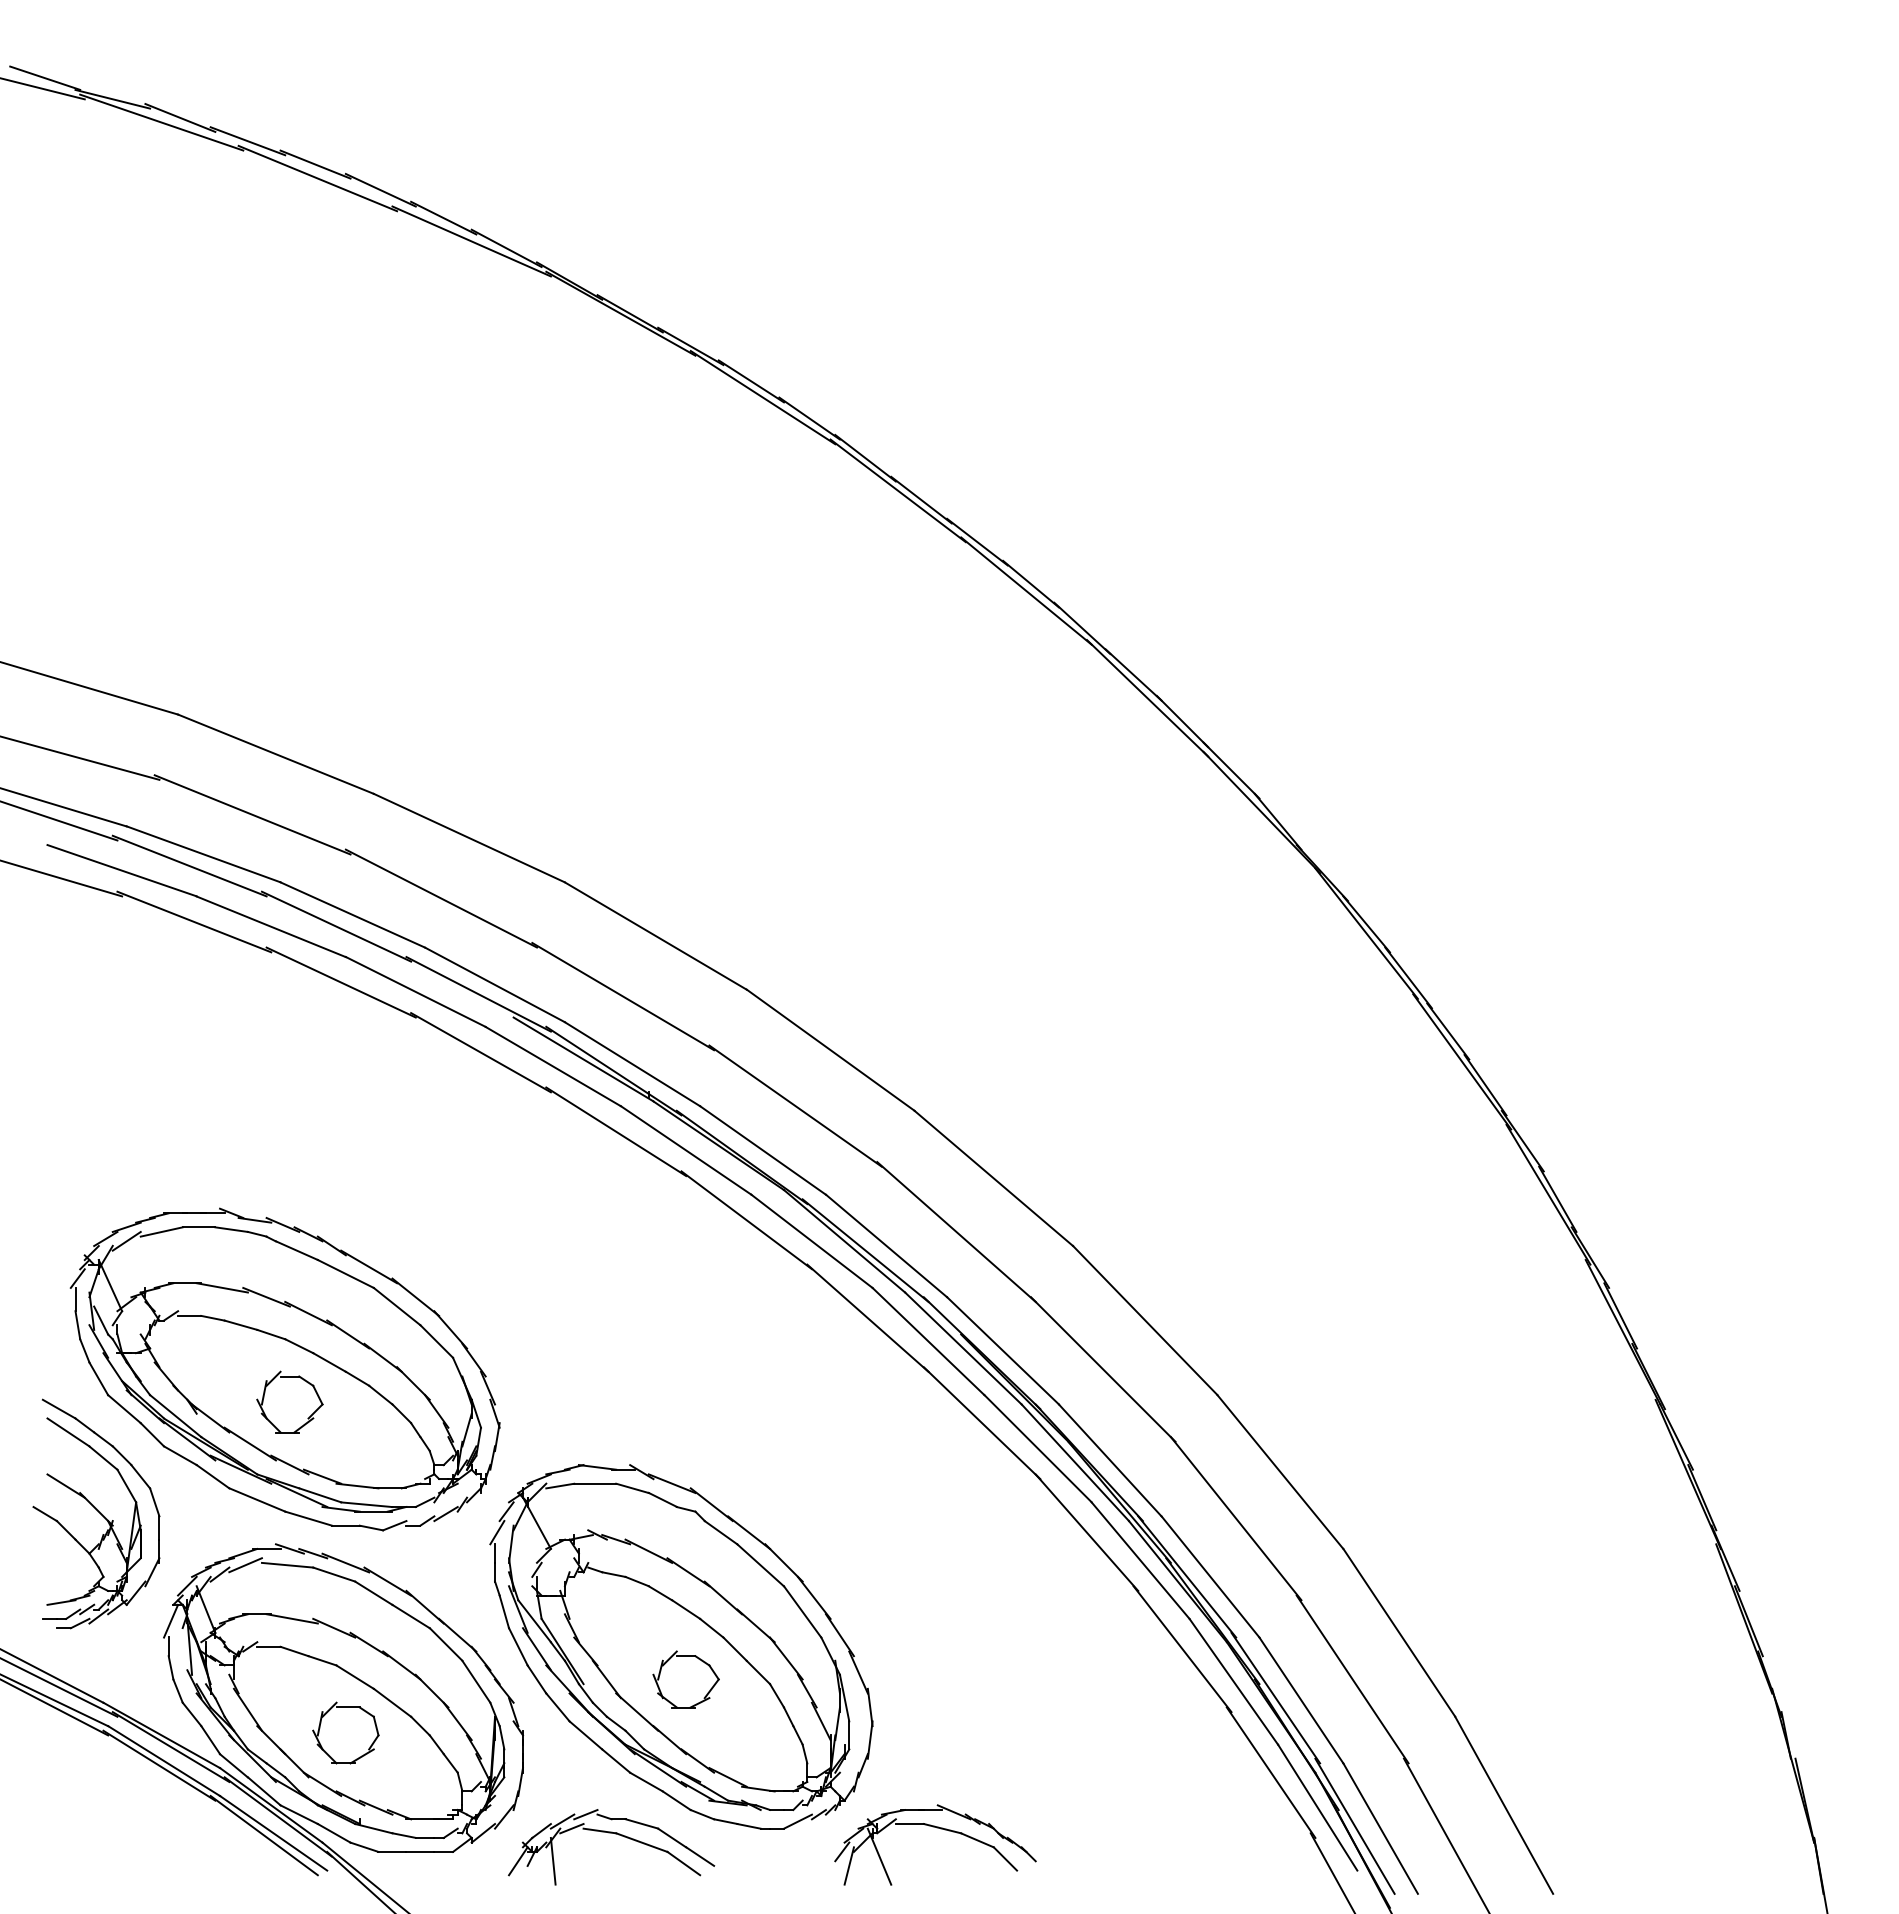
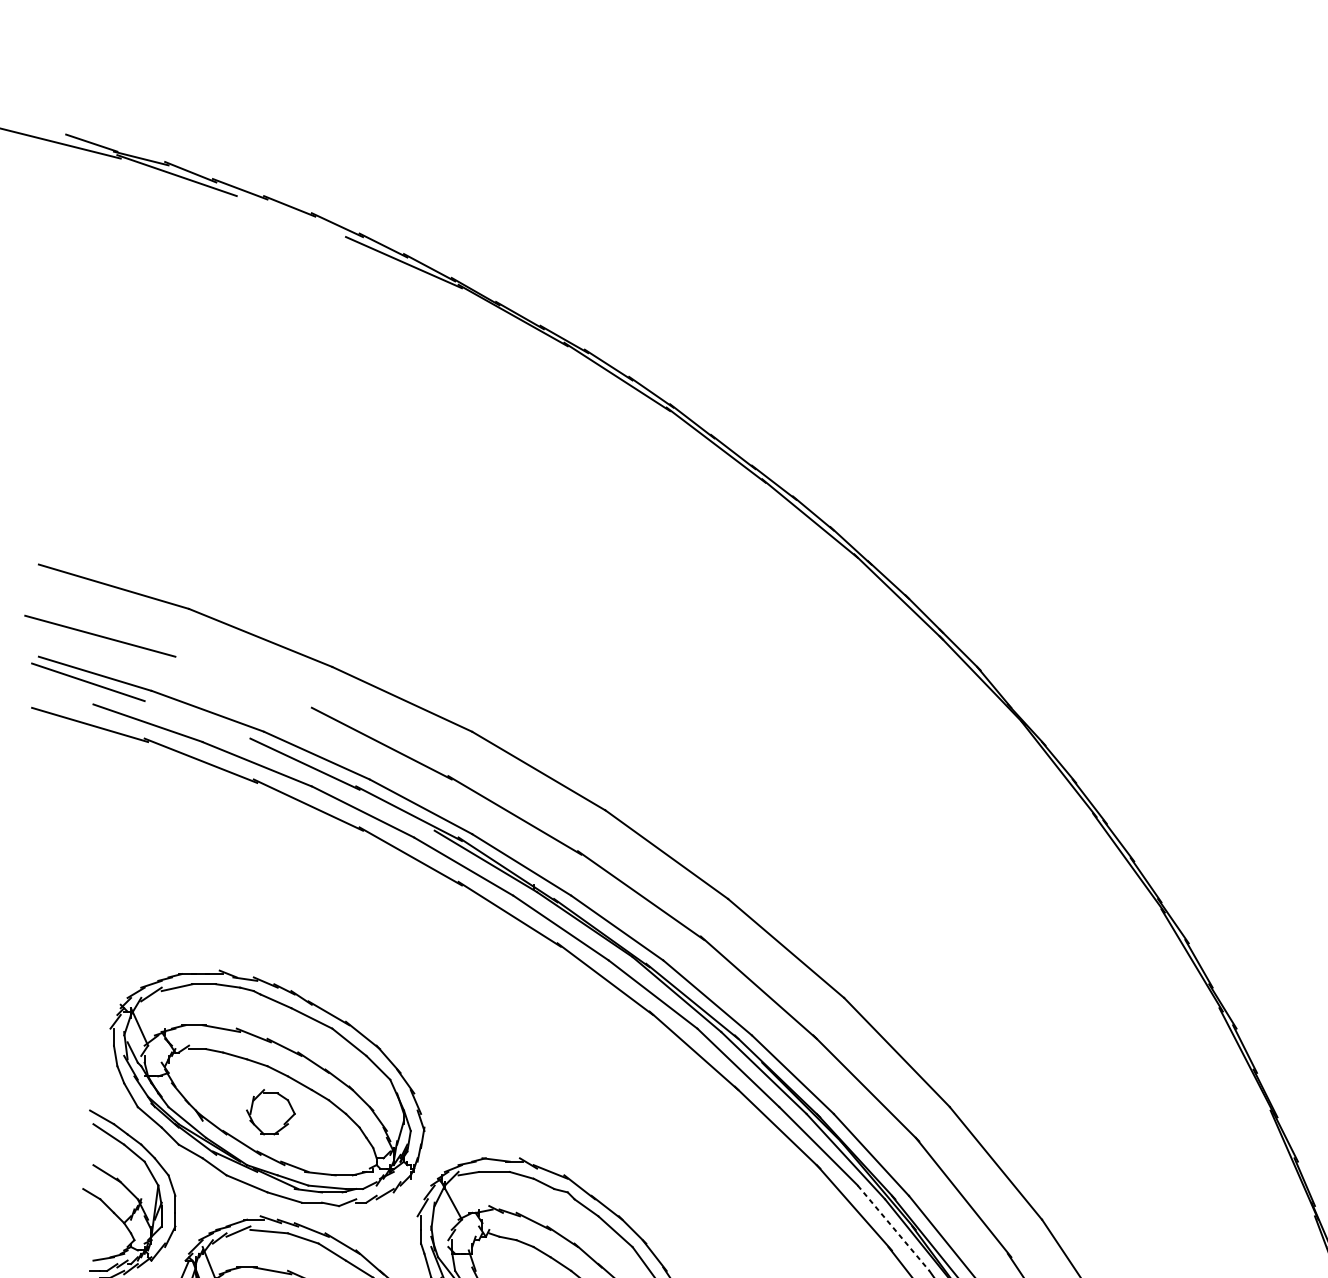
line: (317, 178) -> (291, 216), removed
line: (252, 814) -> (243, 682), removed
line: (189, 865) -> (197, 719), removed
line: (1140, 1561) -> (893, 1228), solid -> dashed

